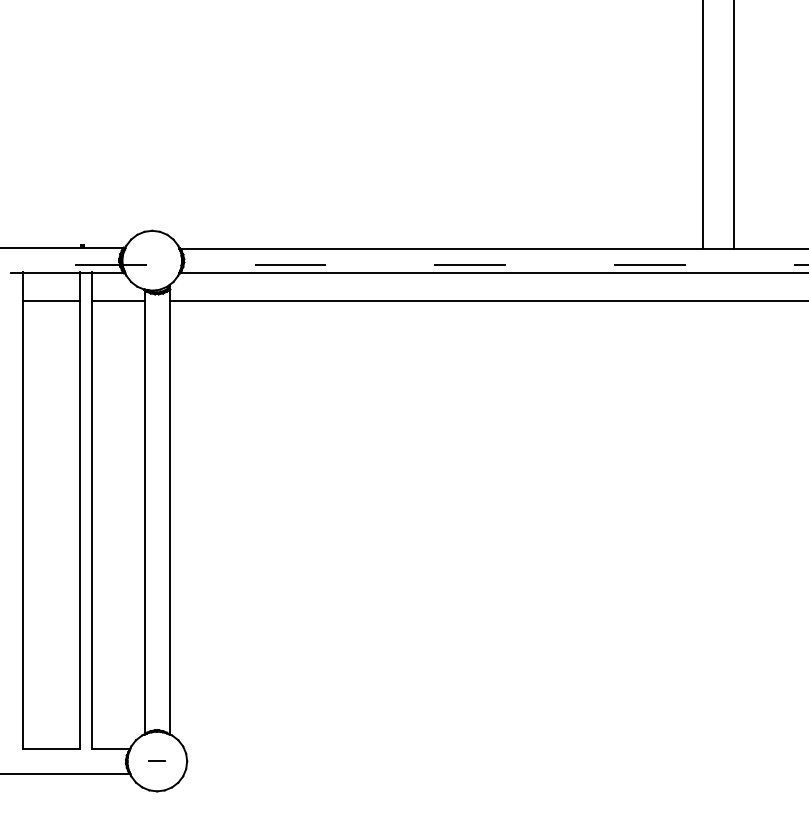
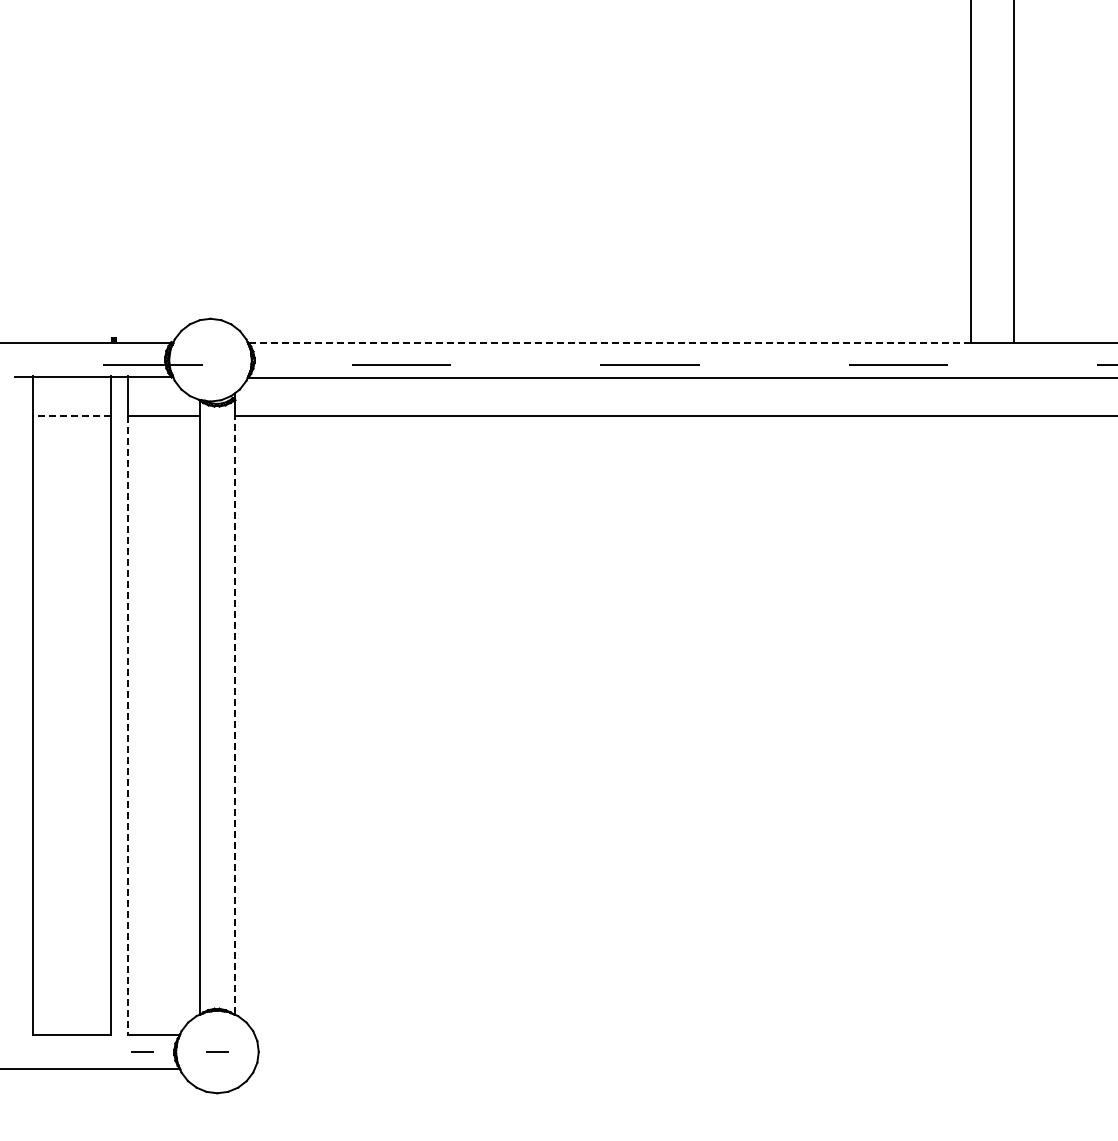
line: (441, 248) -> (610, 343), solid -> dashed
line: (51, 300) -> (71, 415), solid -> dashed
line: (169, 517) -> (234, 714), solid -> dashed
line: (92, 525) -> (127, 725), solid -> dashed
line: (103, 761) -> (142, 1051), added

